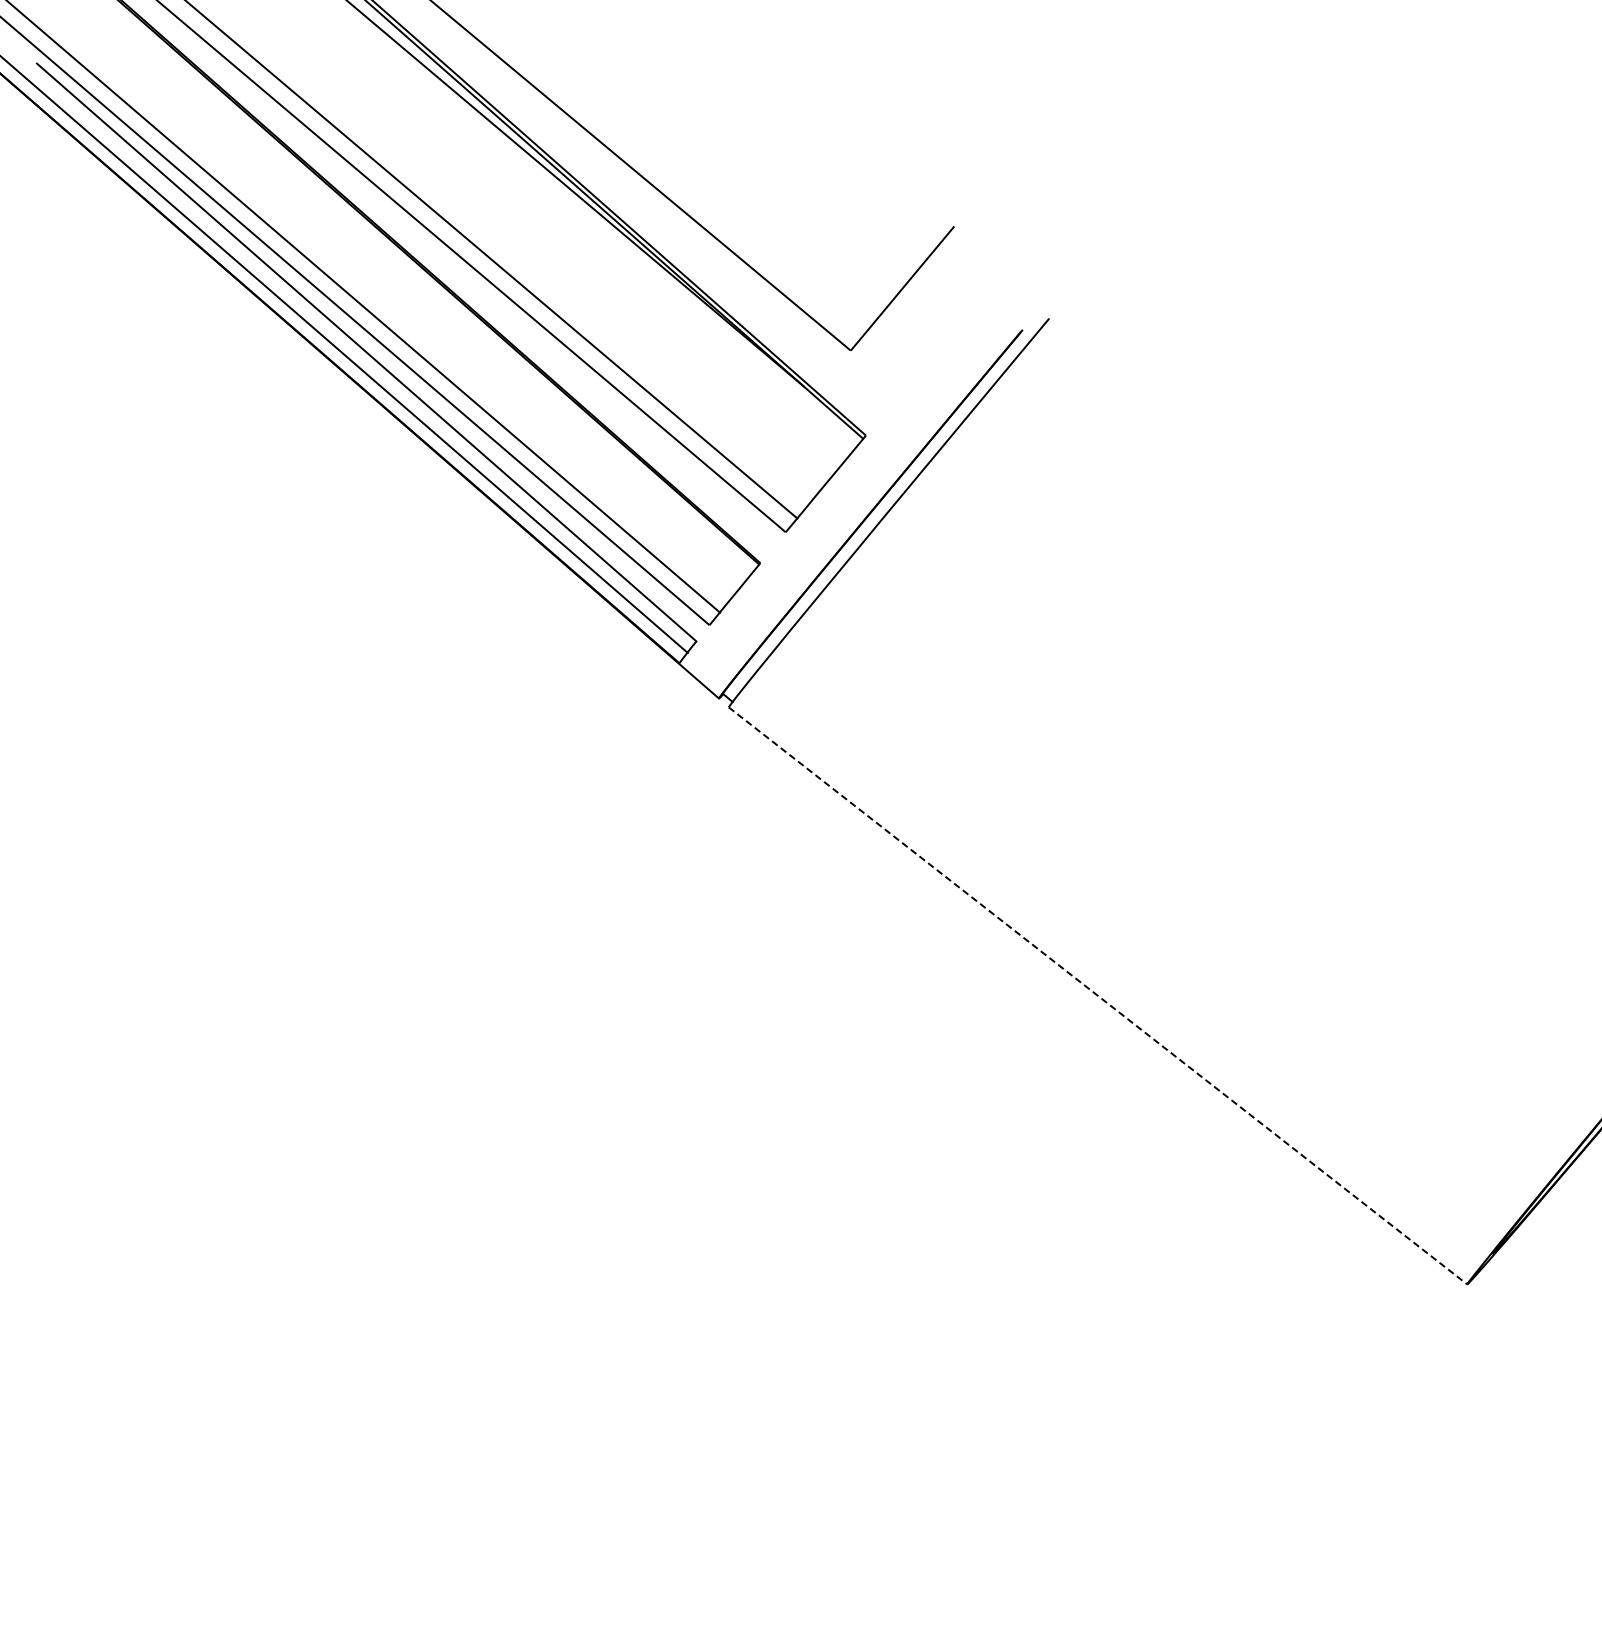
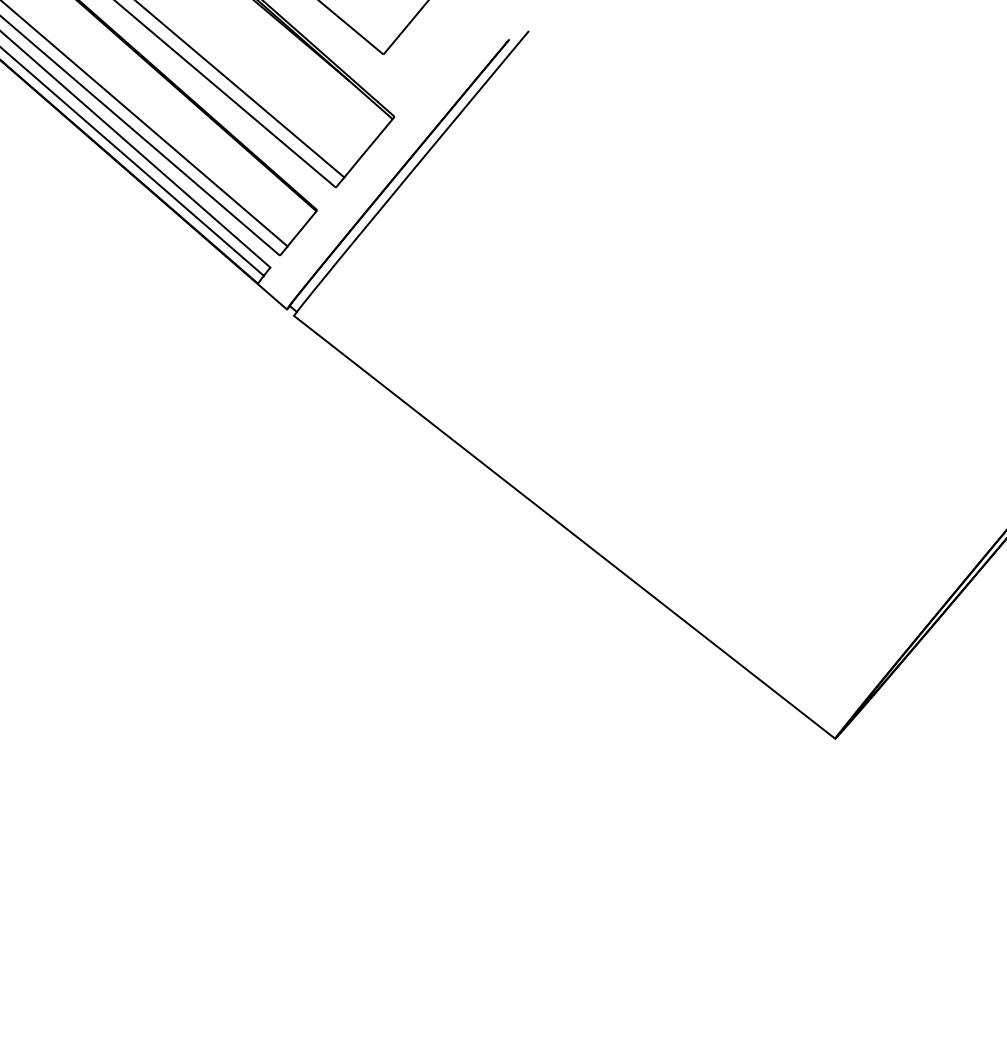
line: (1098, 995) -> (565, 527), dashed -> solid

